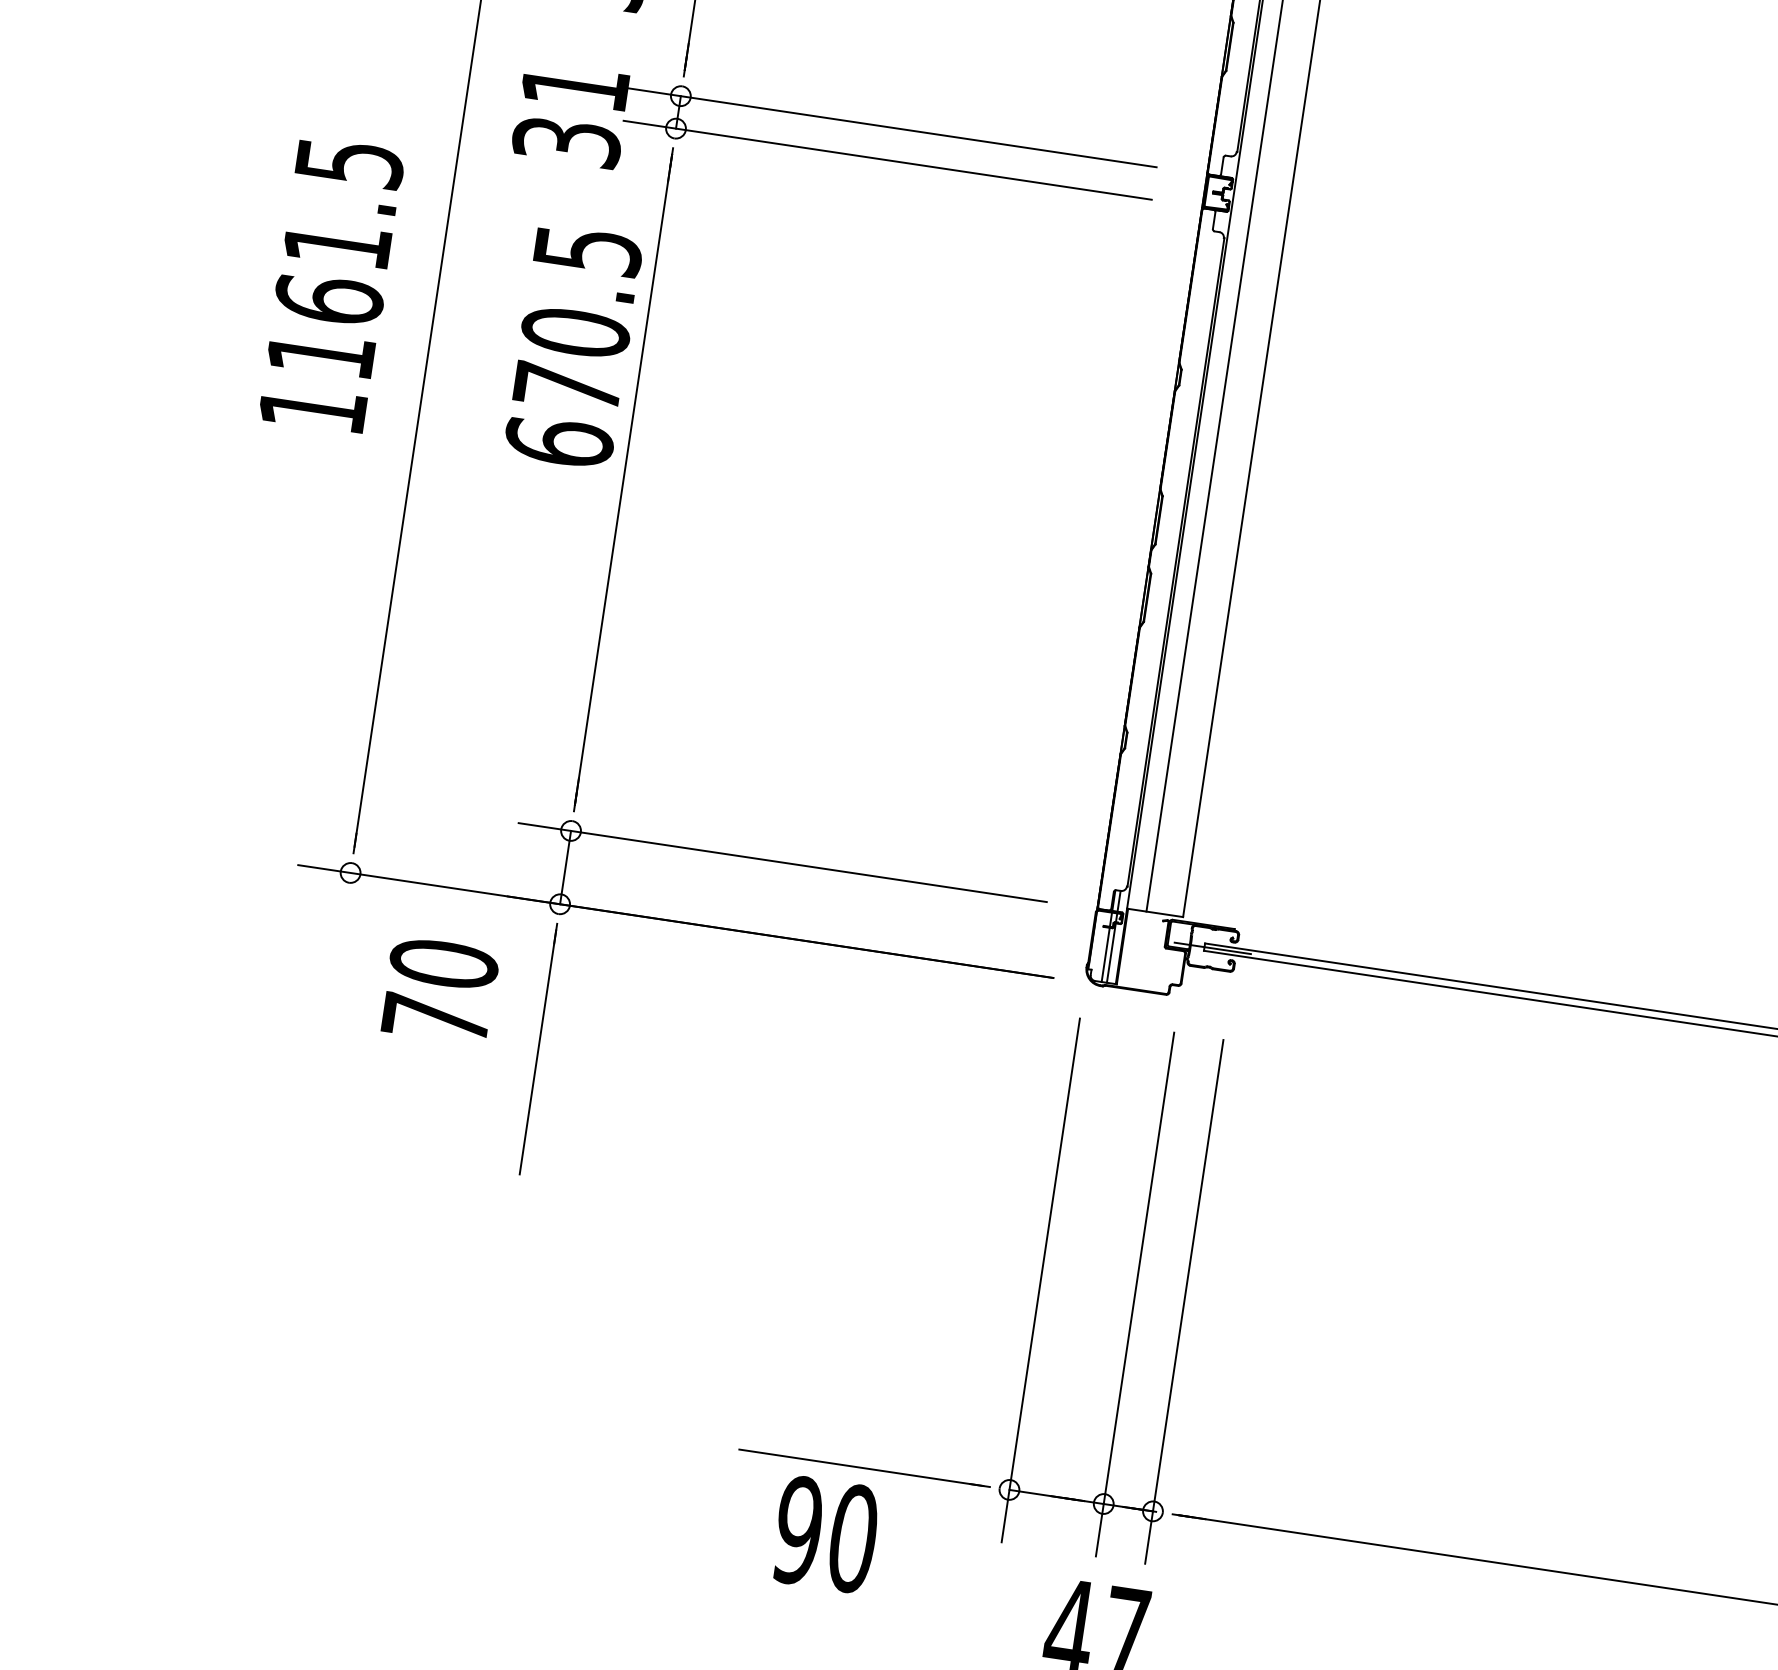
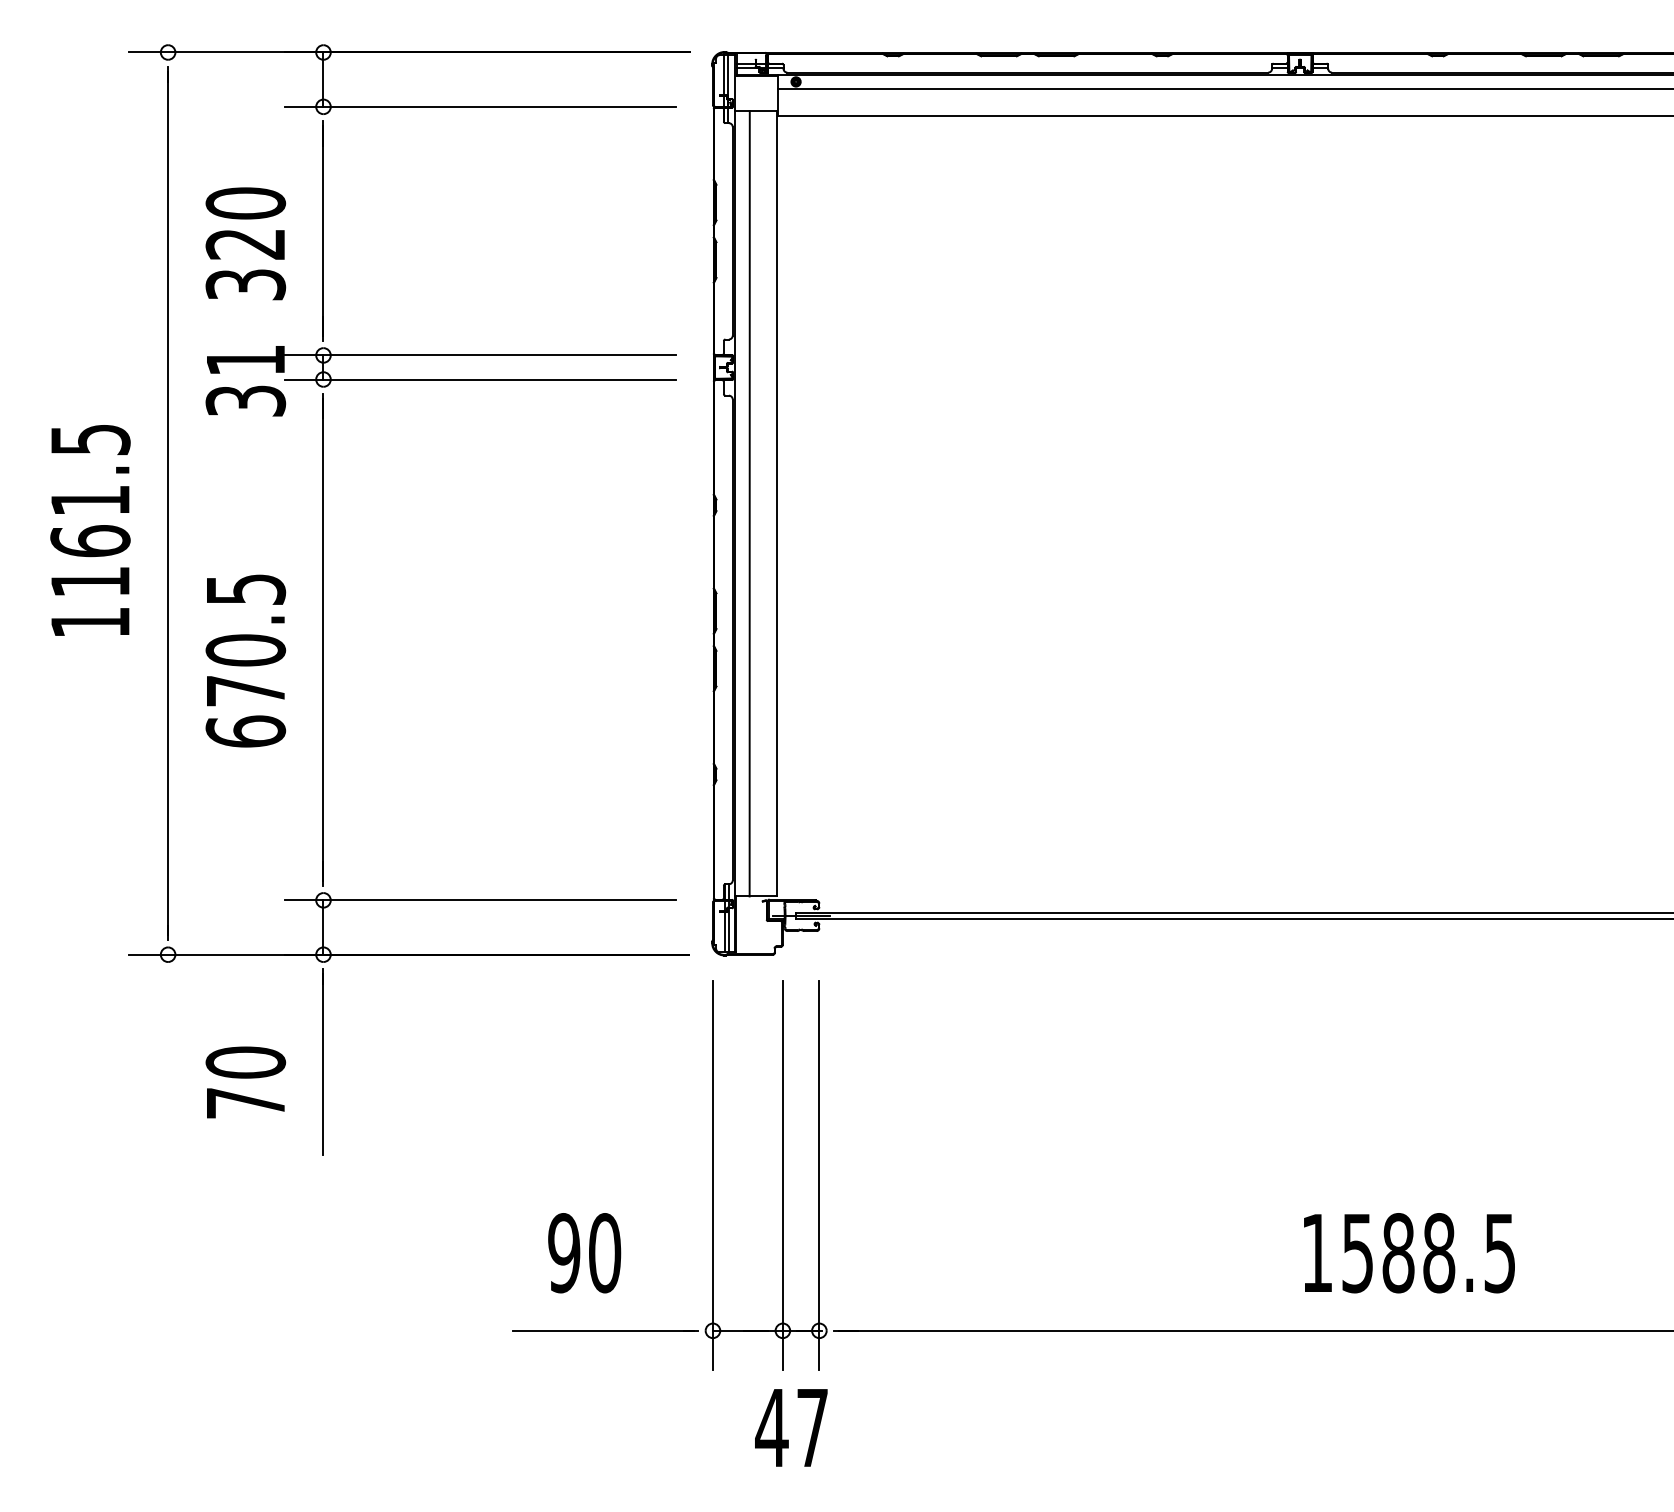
text: (573, 346) -> (245, 660), moved
text: (439, 990) -> (245, 1082), moved
text: (825, 1535) -> (584, 1253), moved

